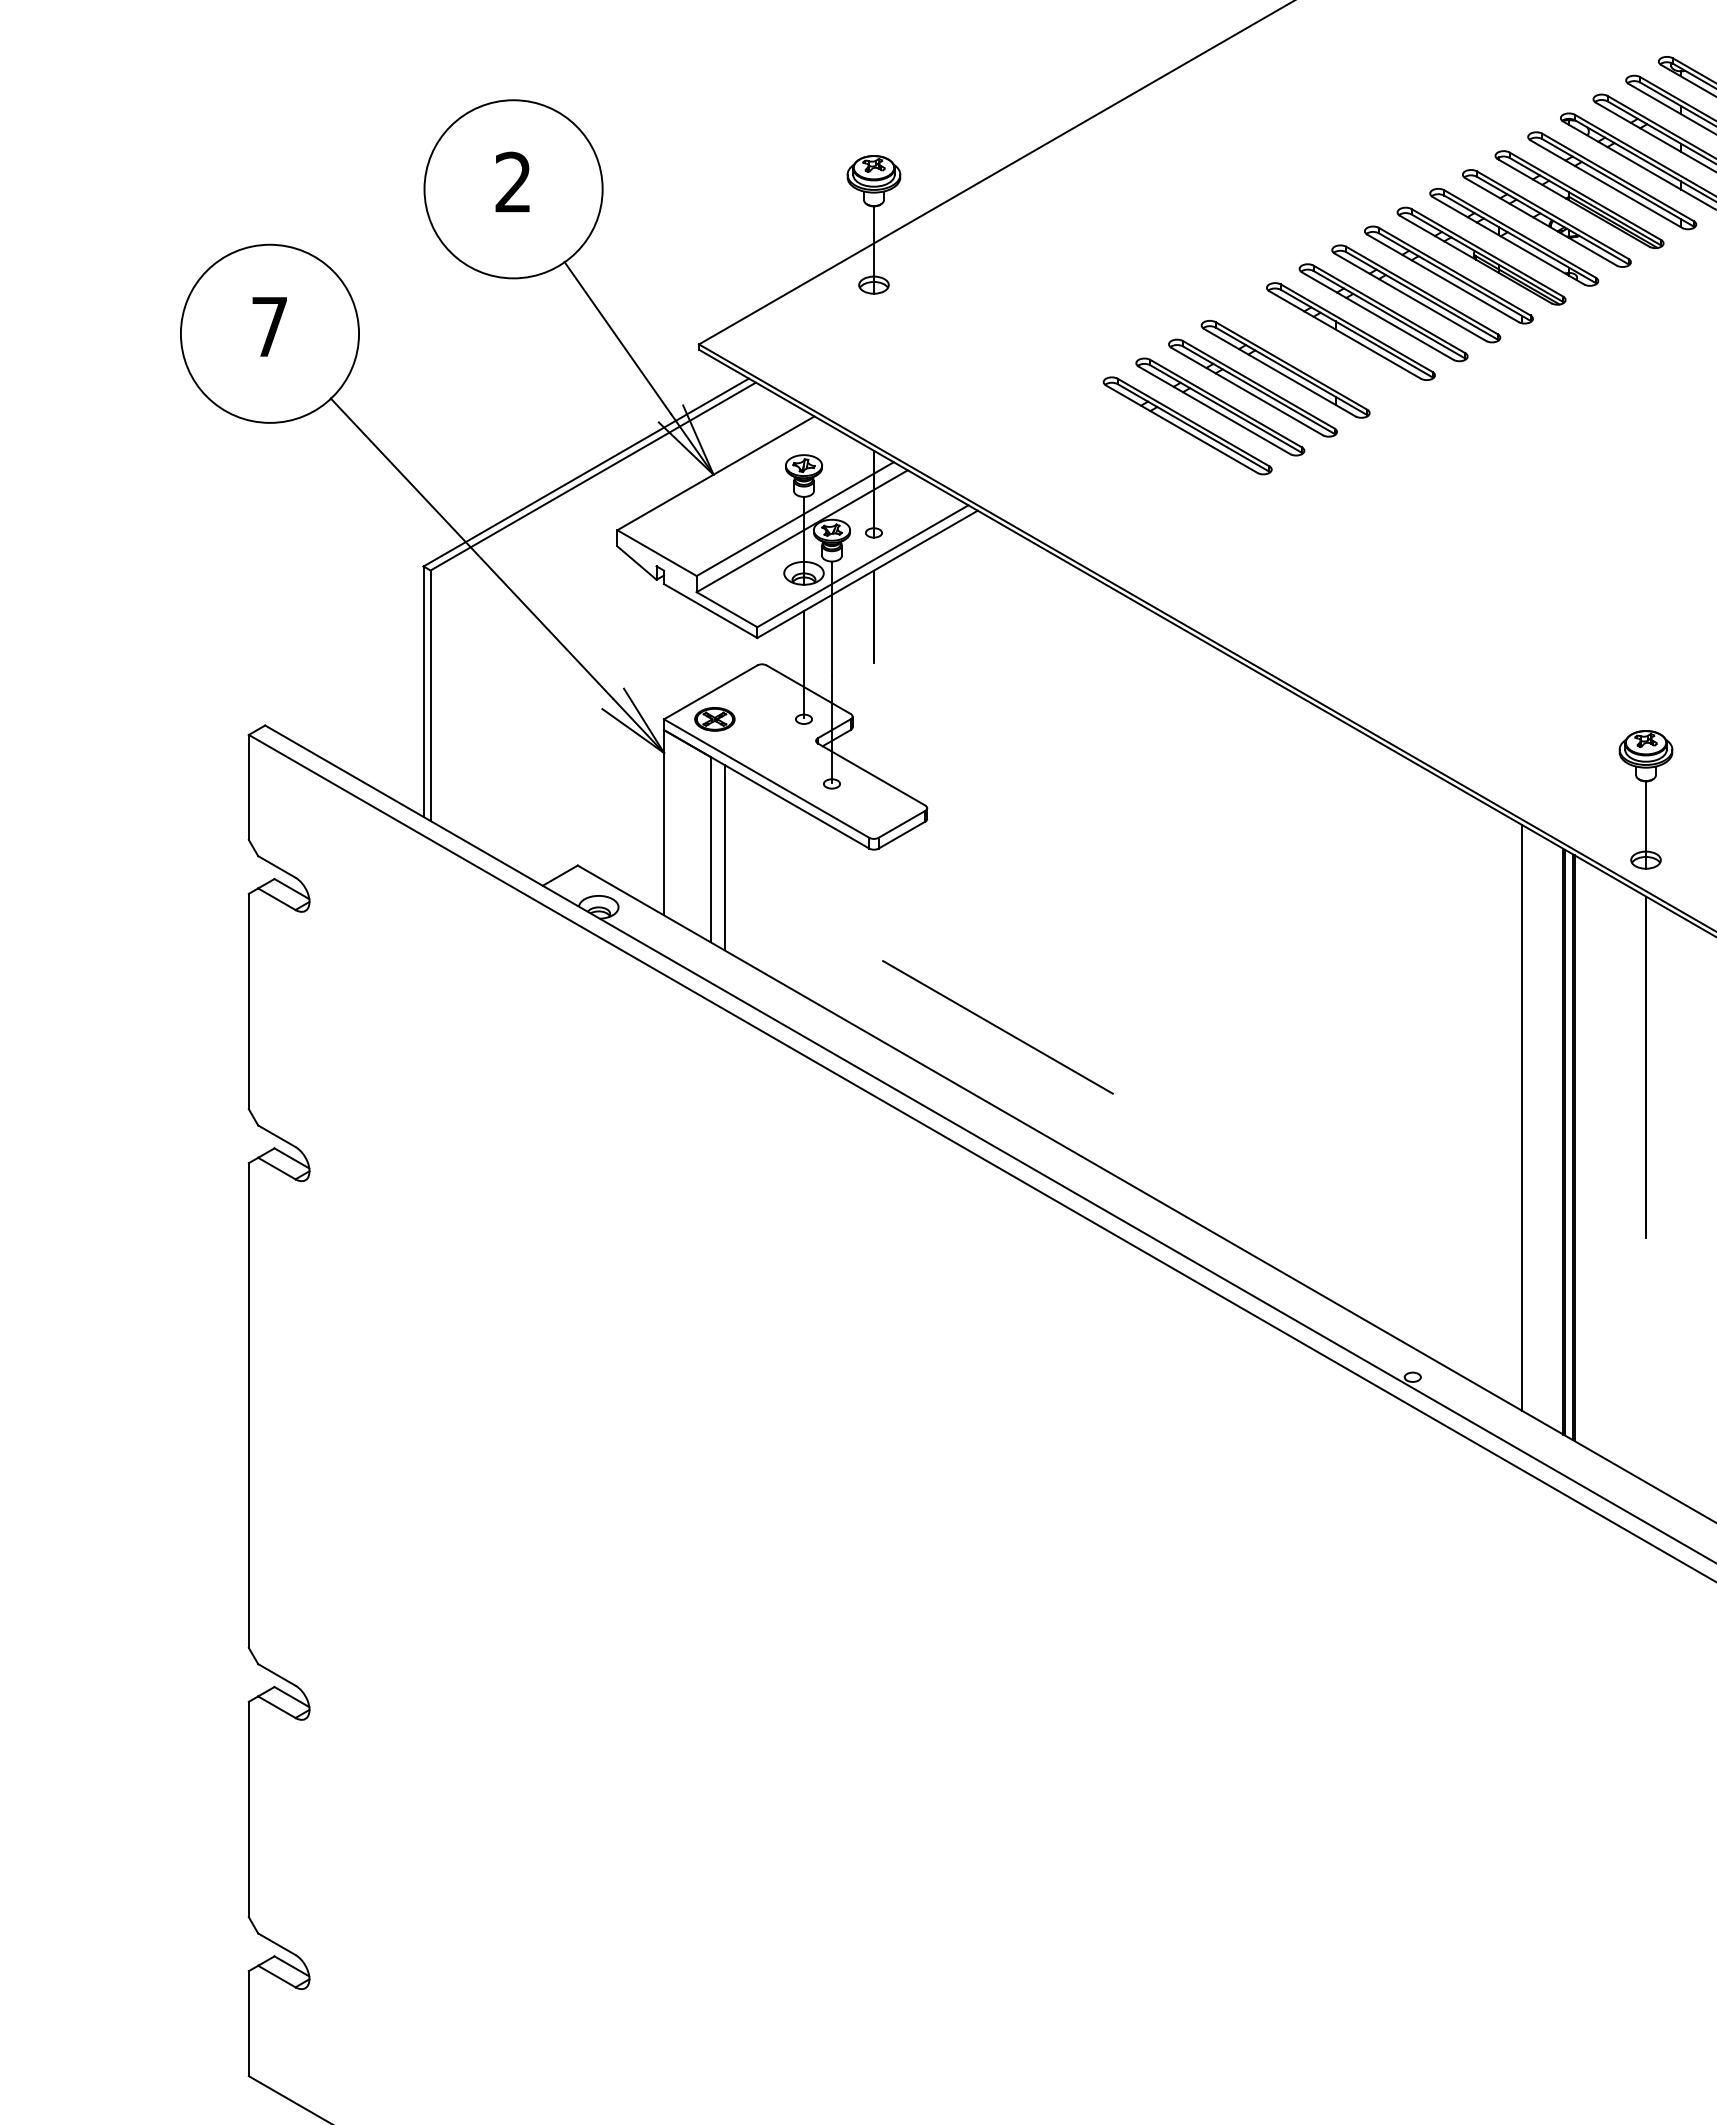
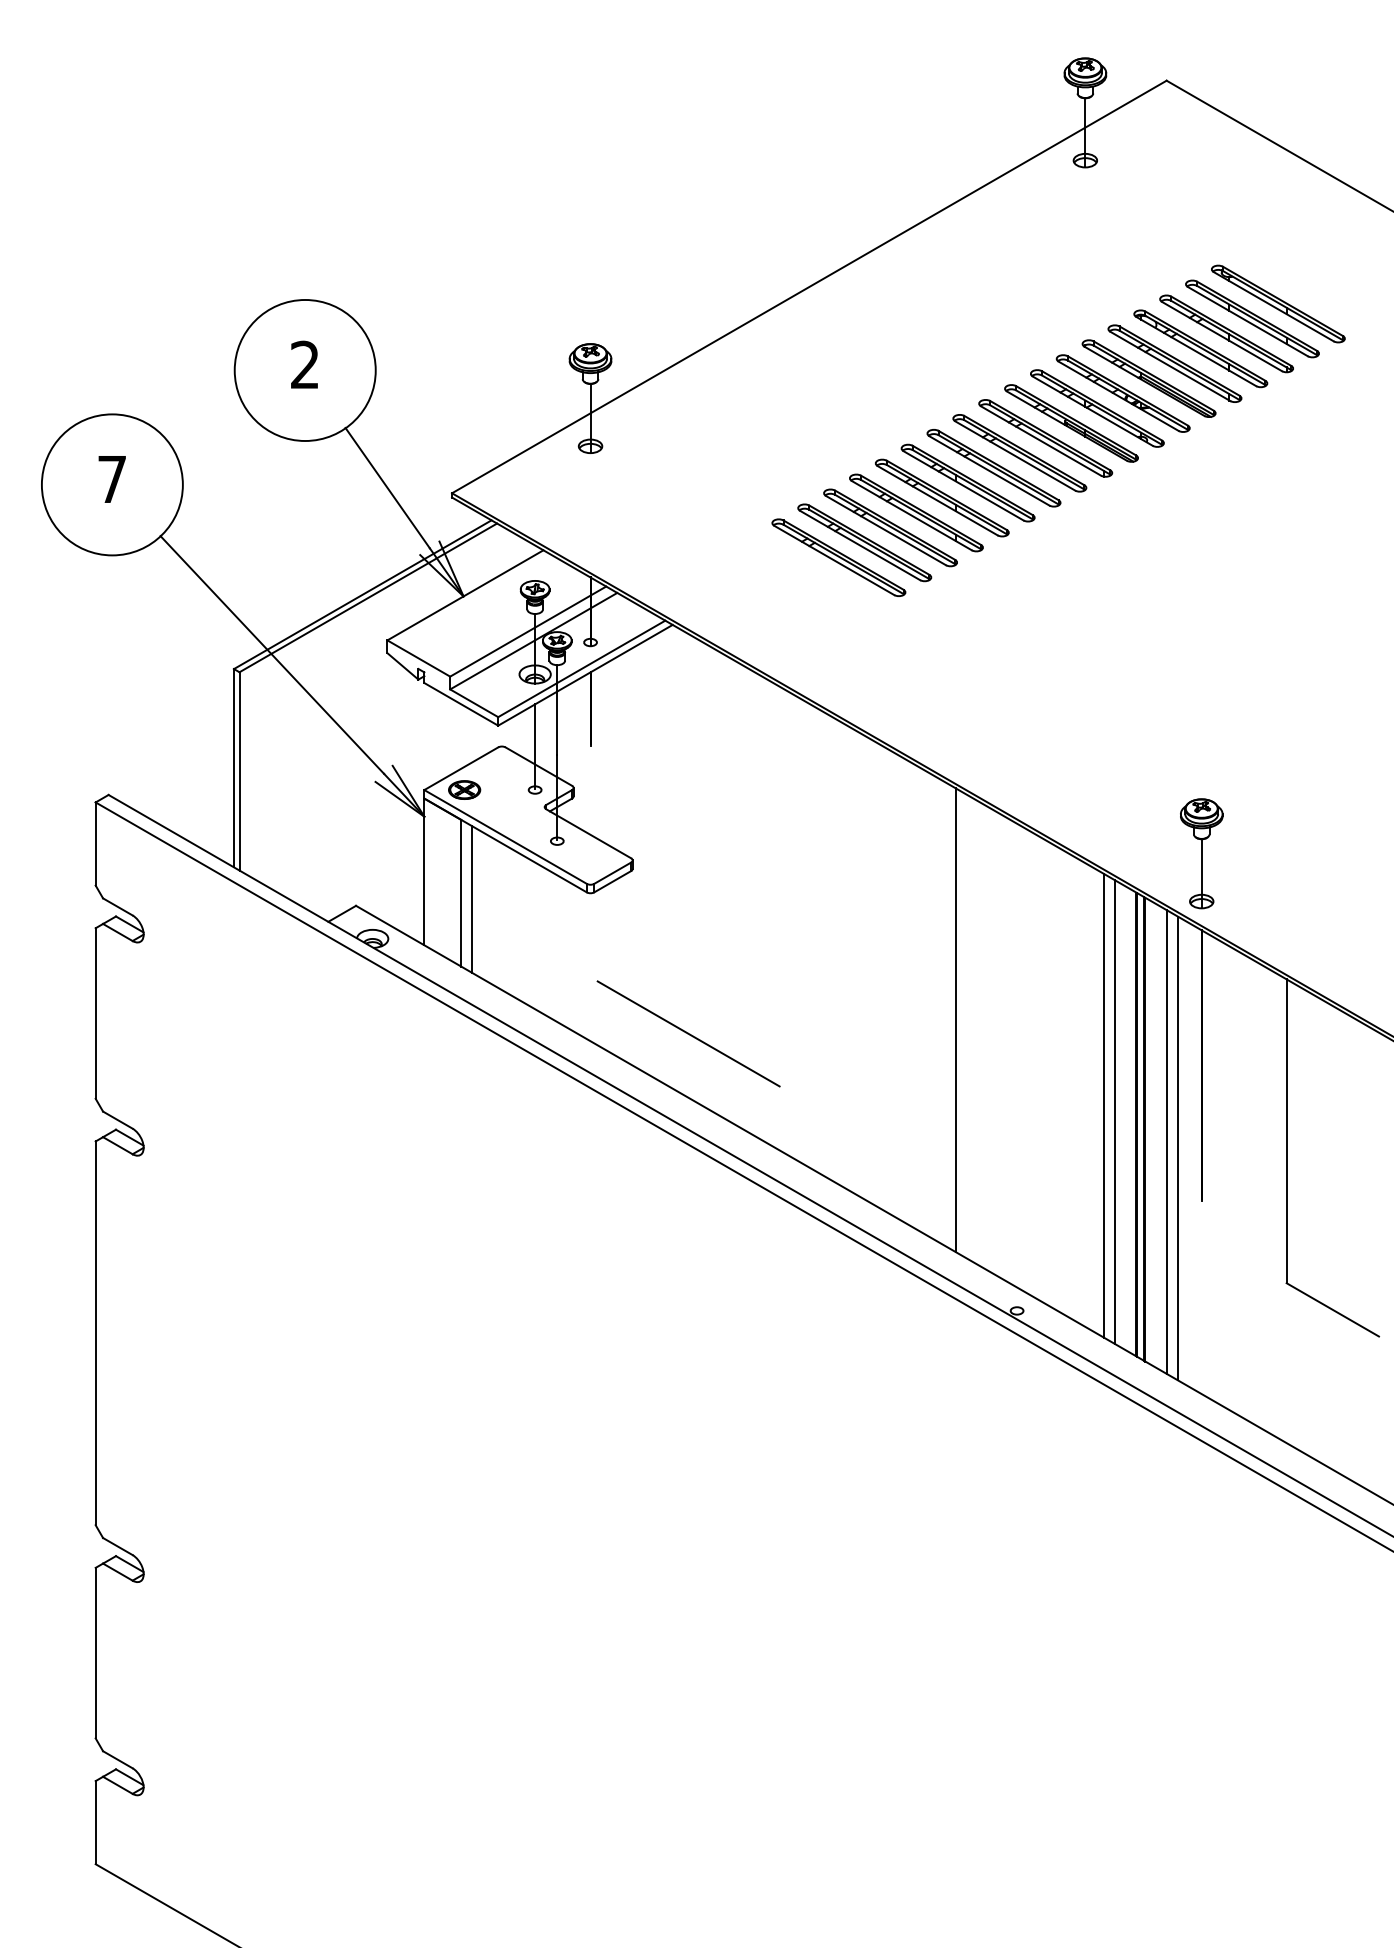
part: (1318, 349) -> (942, 497), added
line: (1334, 1010) -> (955, 1020), added
line: (1537, 1126) -> (1115, 1112), added
line: (1601, 1163) -> (1166, 1141), added
line: (1615, 1172) -> (1177, 1148), added

